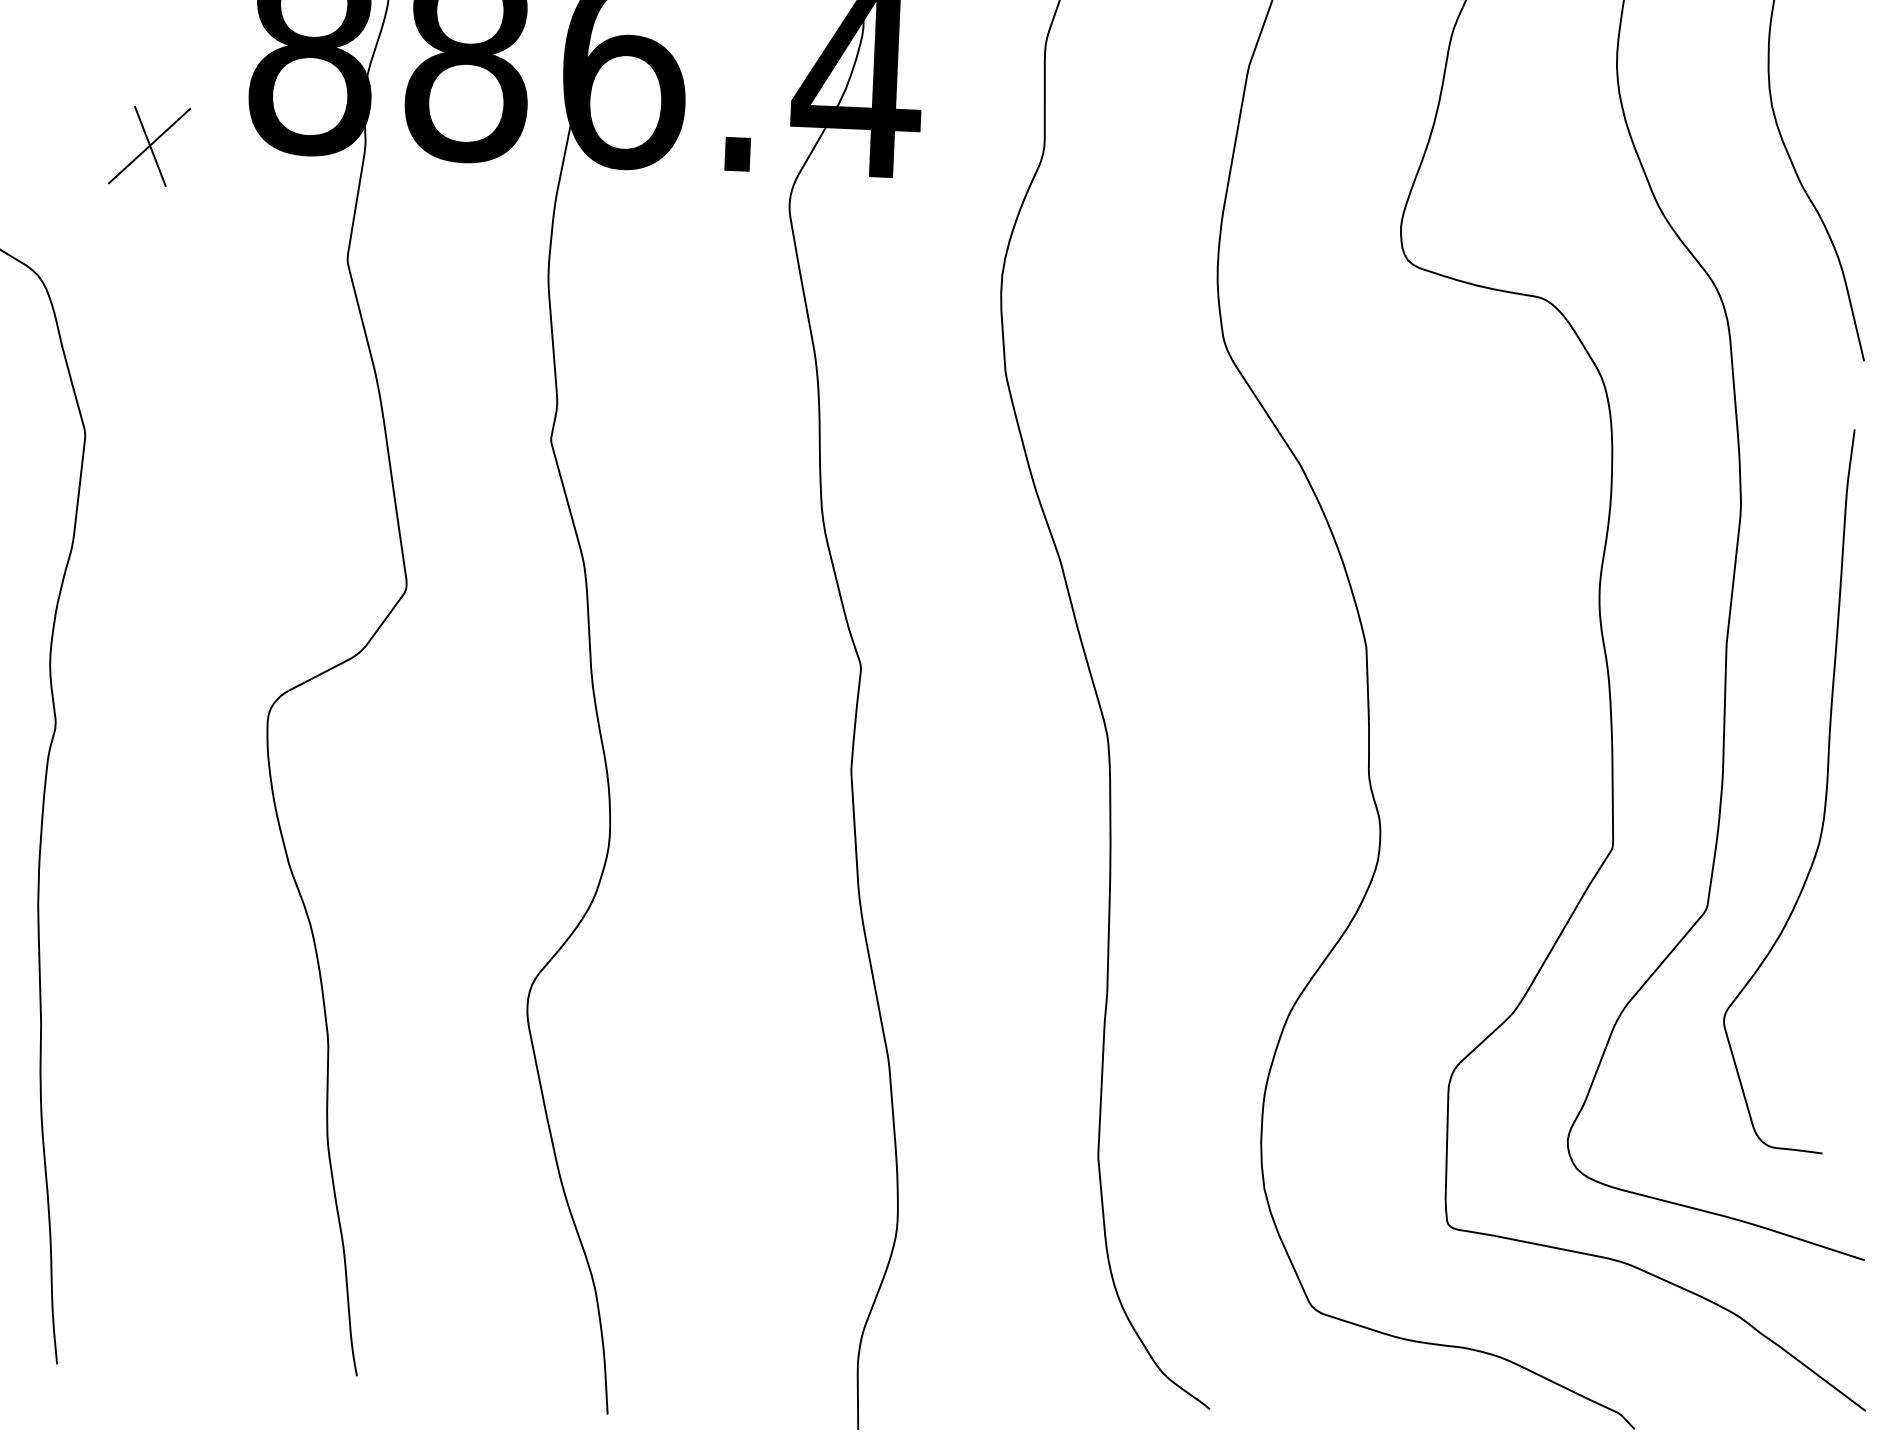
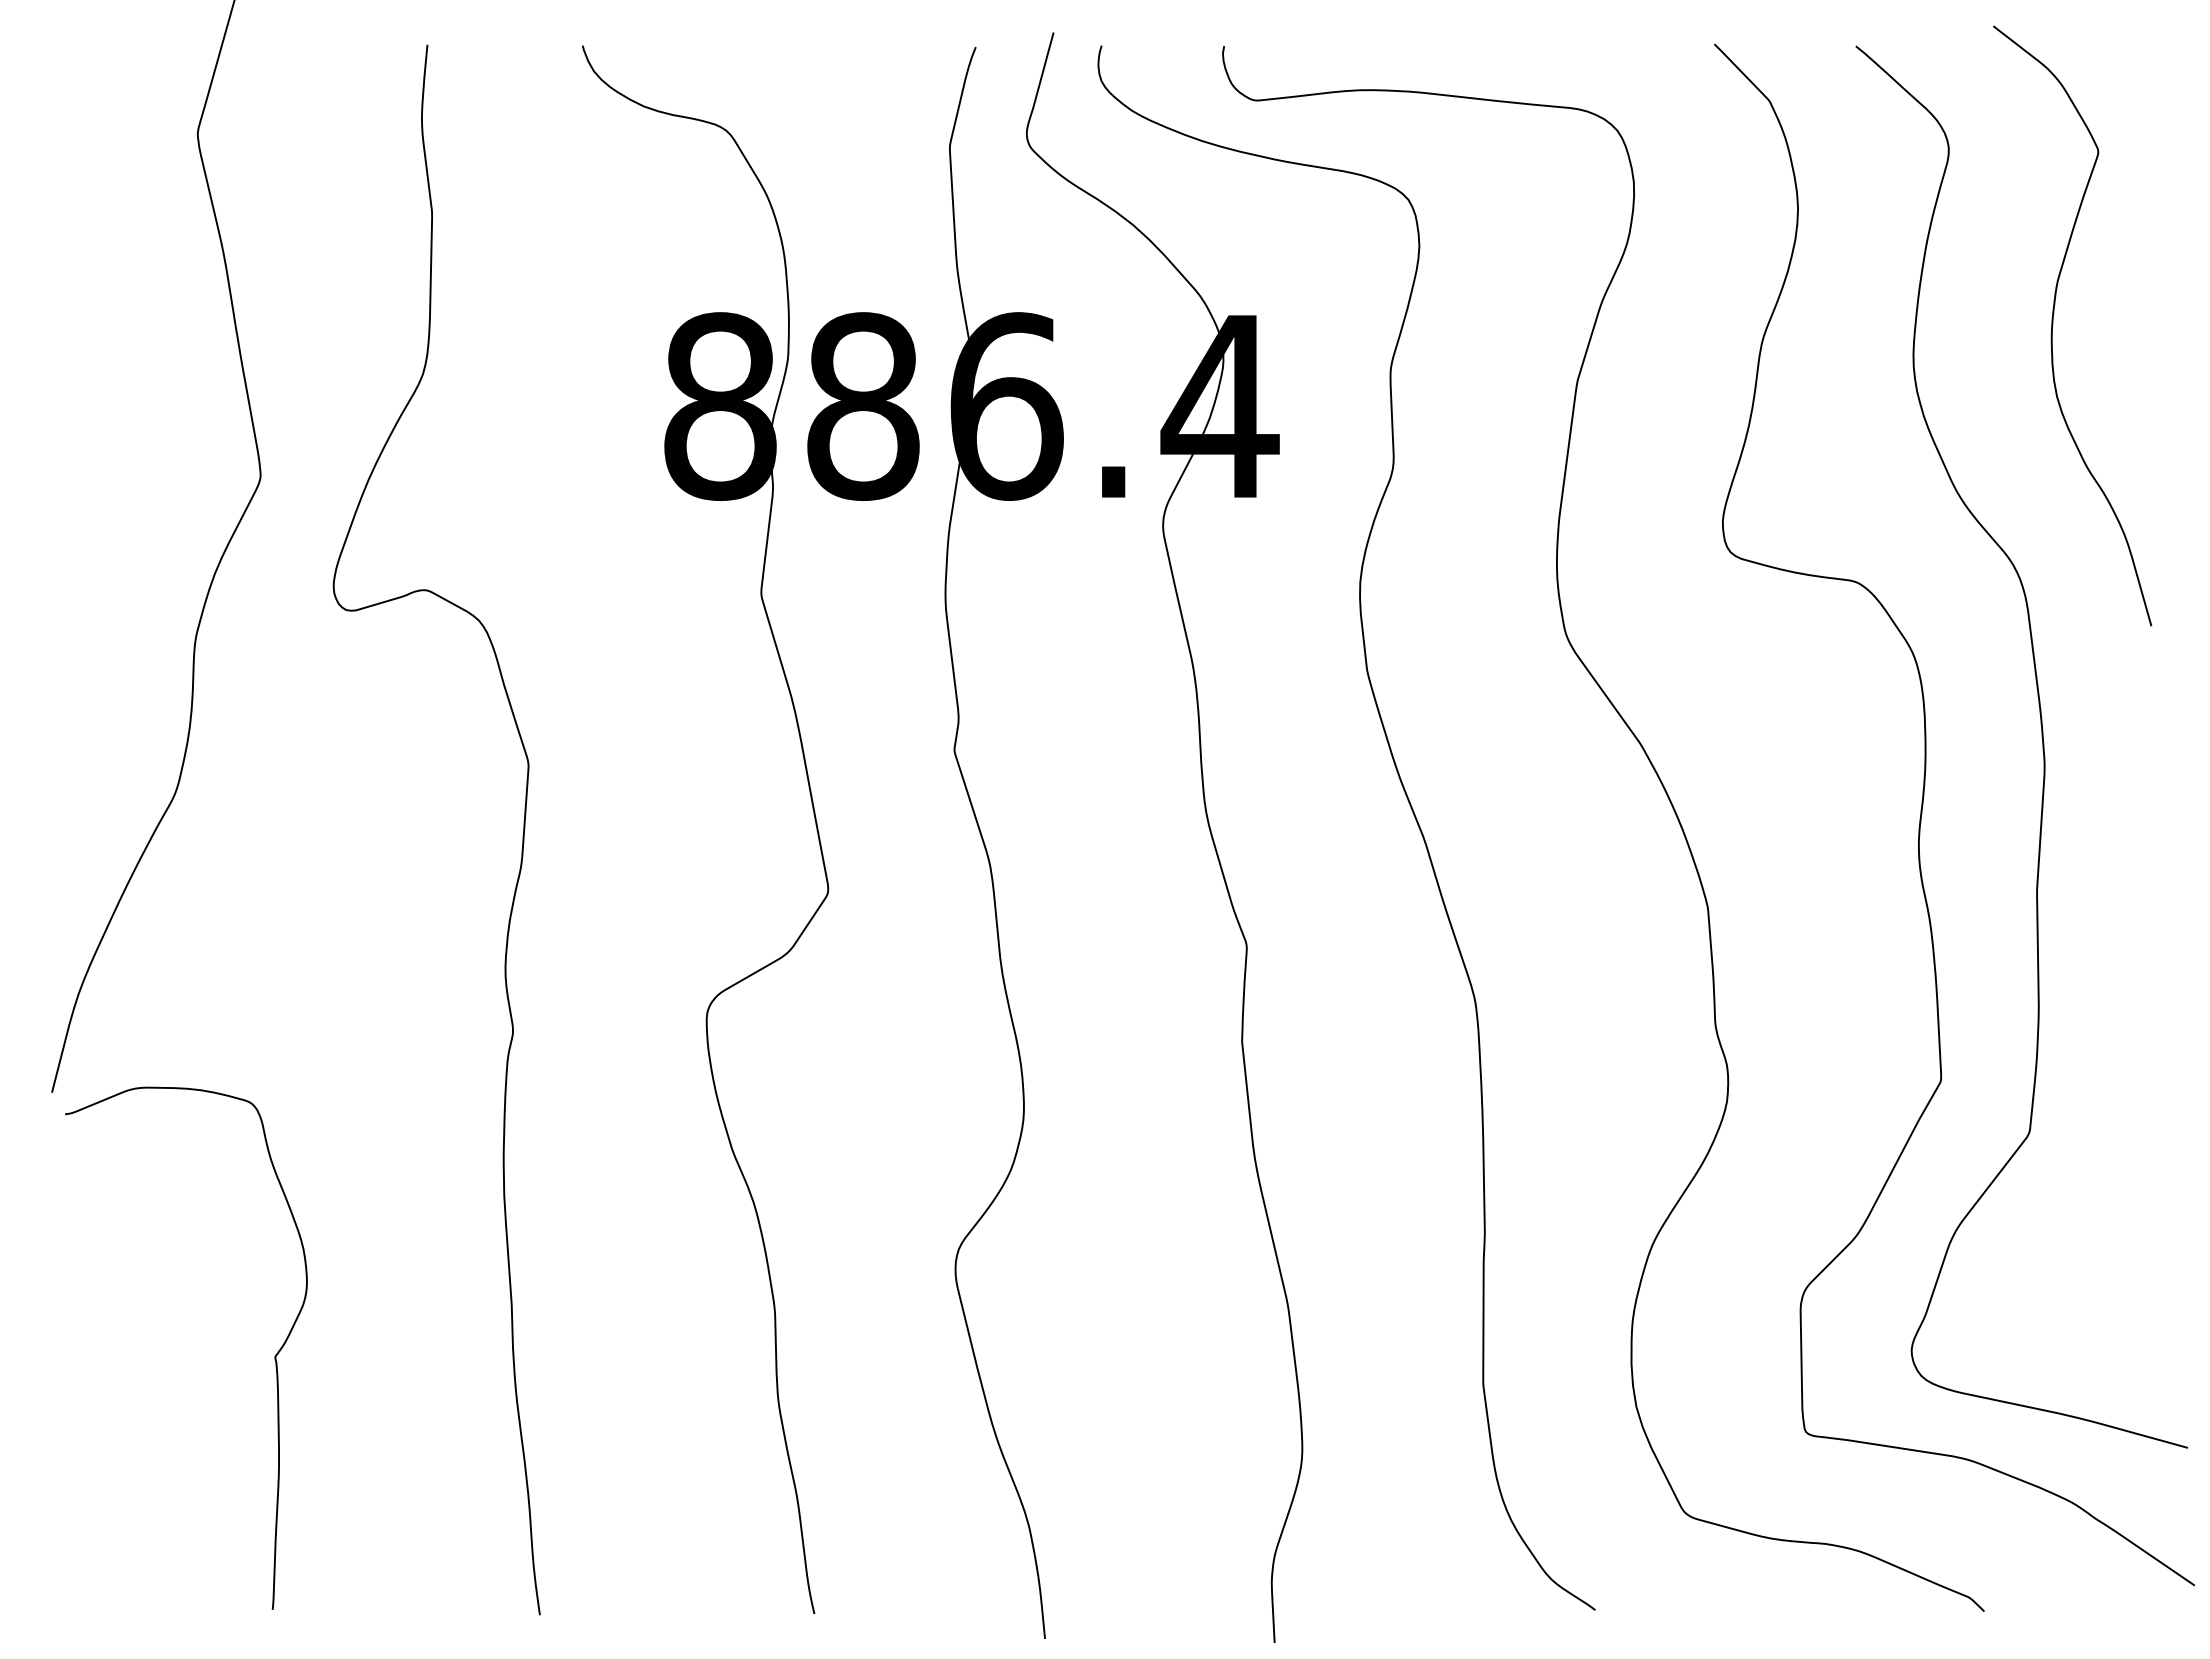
part: (149, 145) -> (575, 497), removed
curve: (1825, 790) -> (2133, 1020), removed

